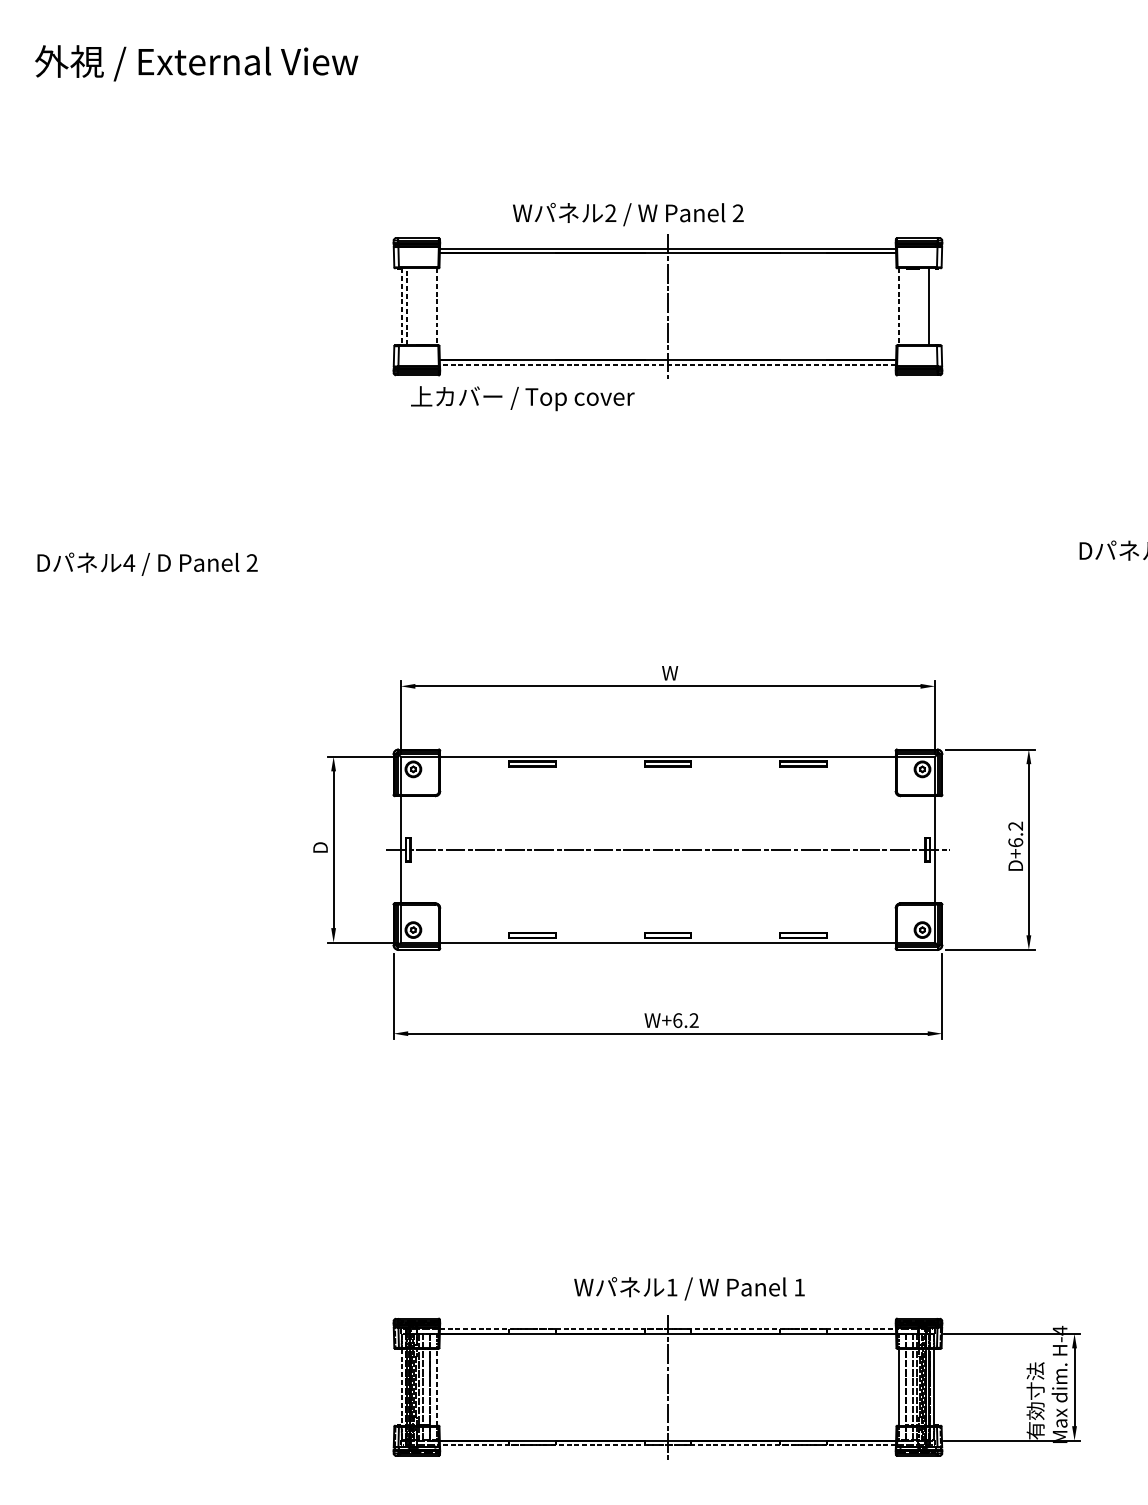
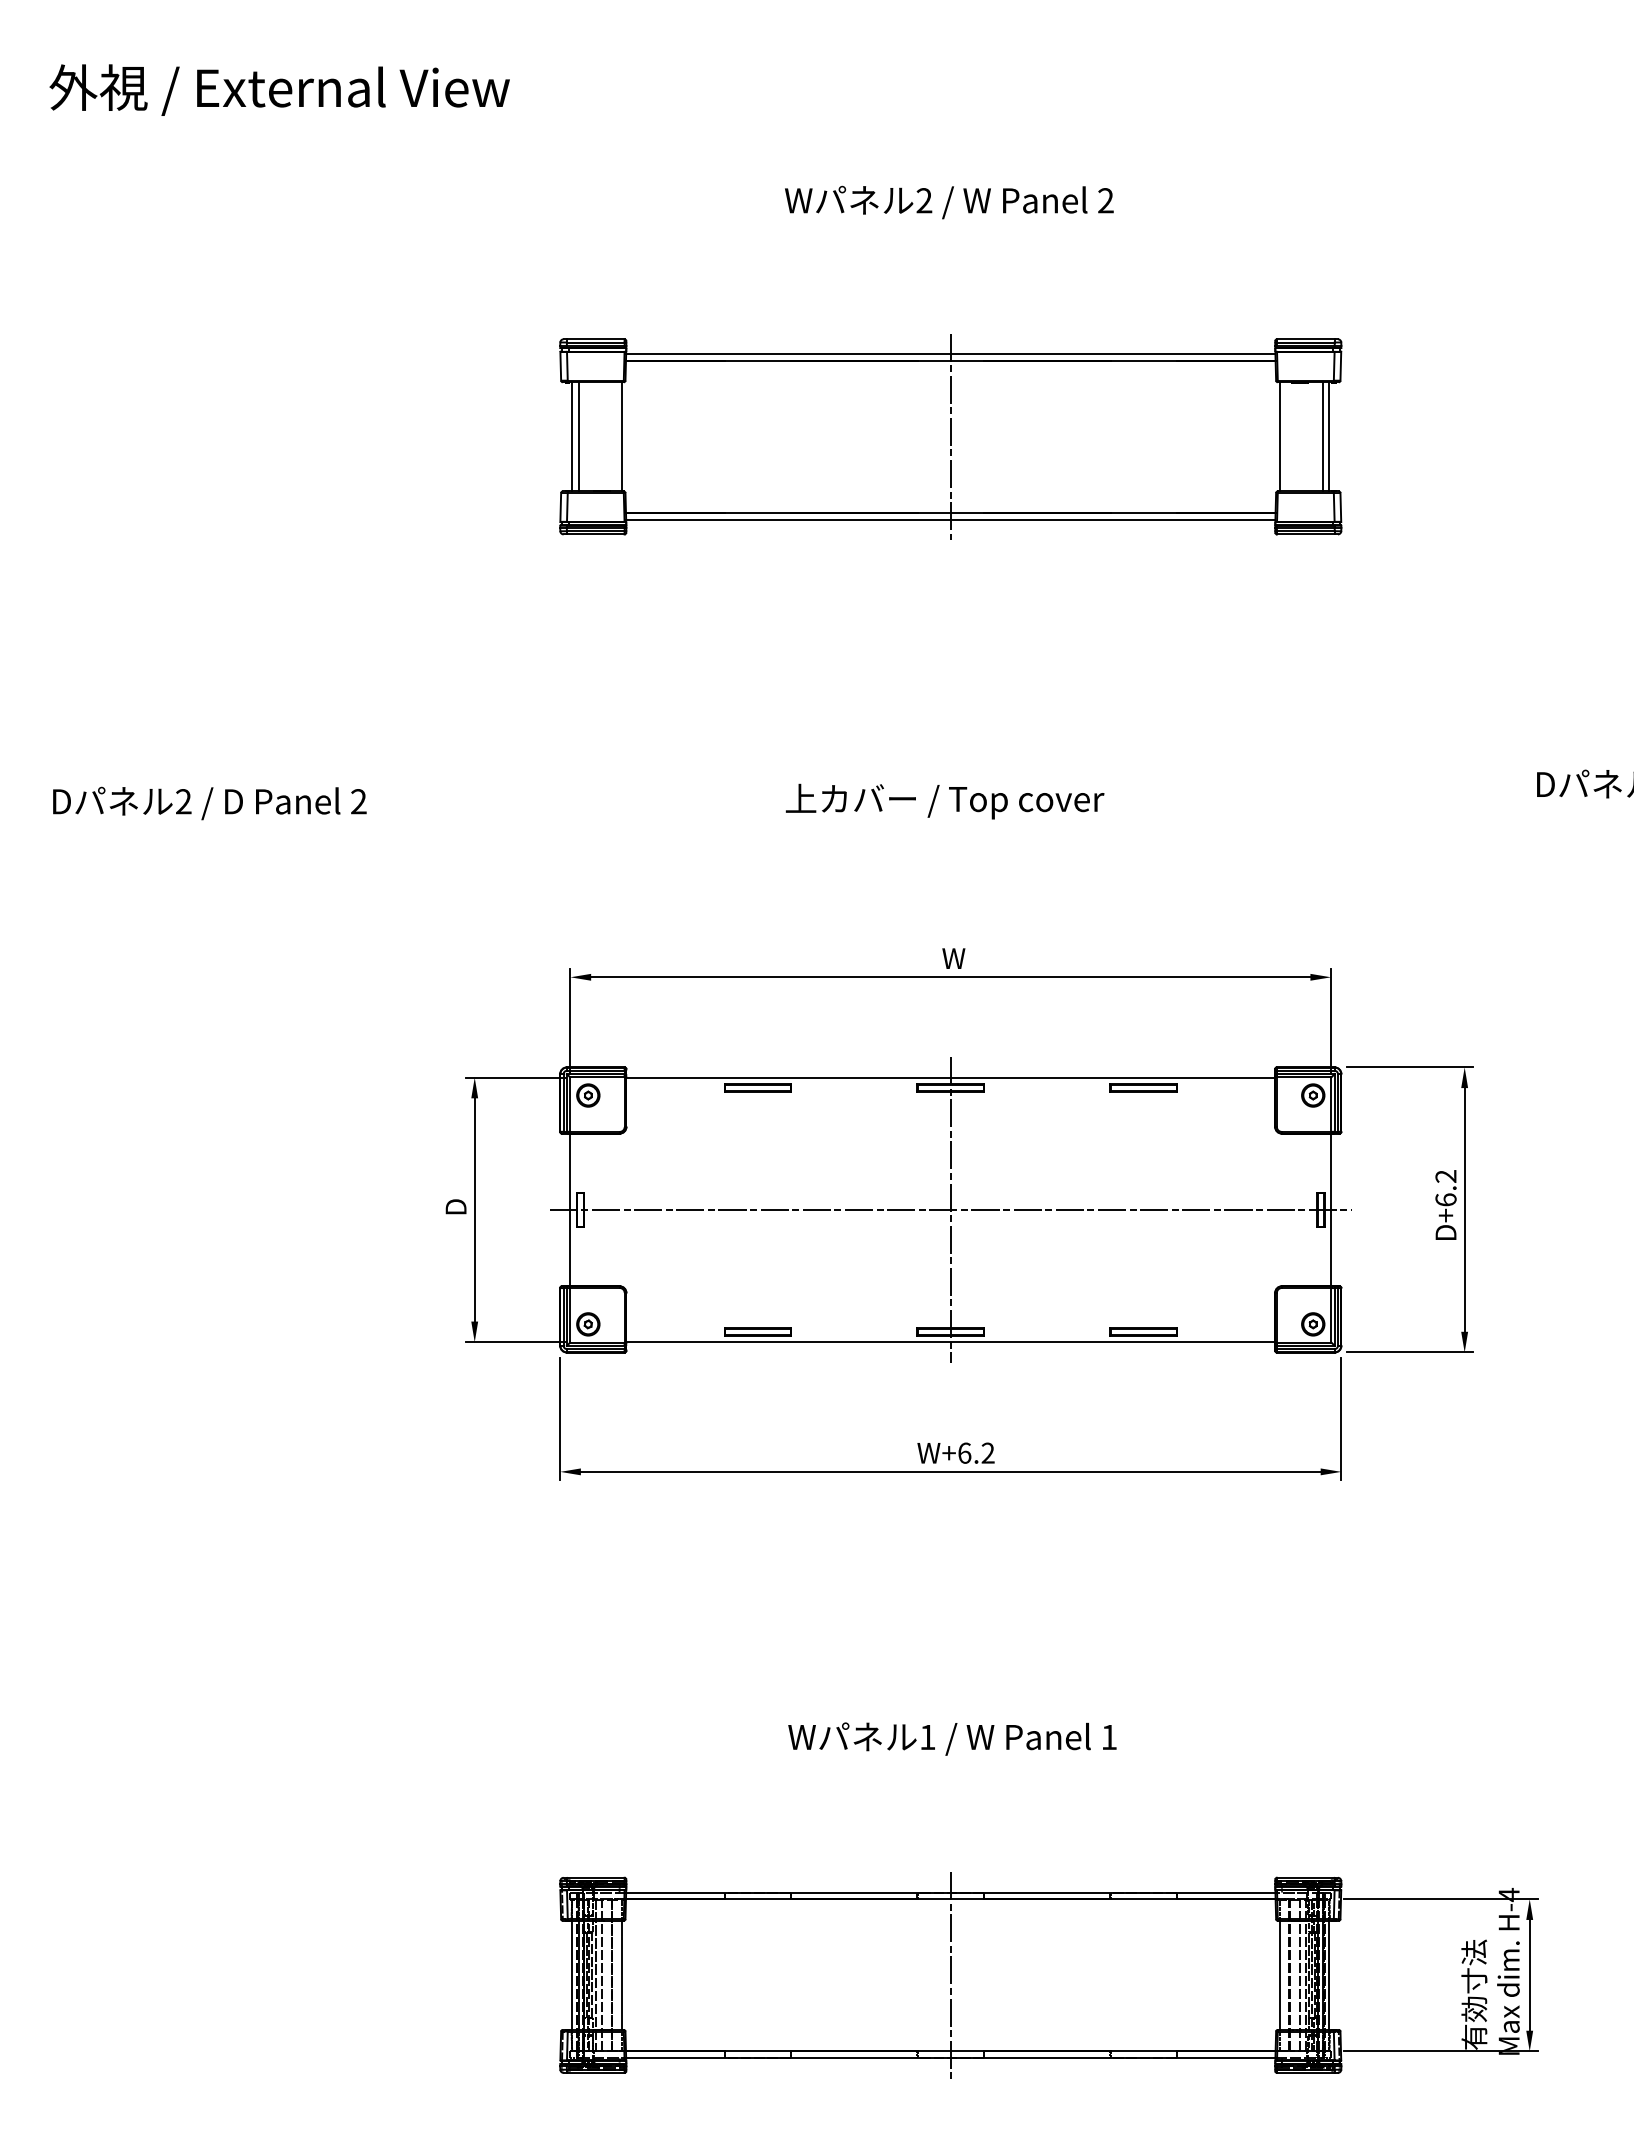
text: (628, 214) -> (949, 202), moved
line: (402, 306) -> (572, 436), dashed -> solid
line: (406, 306) -> (578, 436), dashed -> solid
line: (436, 306) -> (621, 436), dashed -> solid
line: (898, 306) -> (1279, 436), dashed -> solid
line: (933, 306) -> (1329, 436), added
line: (667, 364) -> (950, 519), dashed -> solid
text: (522, 398) -> (944, 801), moved
text: (129, 562) -> (183, 801), 4 -> 2
line: (667, 849) -> (950, 1209), added
text: (689, 1288) -> (952, 1738), moved
line: (667, 1329) -> (950, 1892), dashed -> solid
line: (402, 1387) -> (572, 1975), dashed -> solid
line: (436, 1387) -> (621, 1975), dashed -> solid
line: (667, 1445) -> (950, 2058), dashed -> solid

